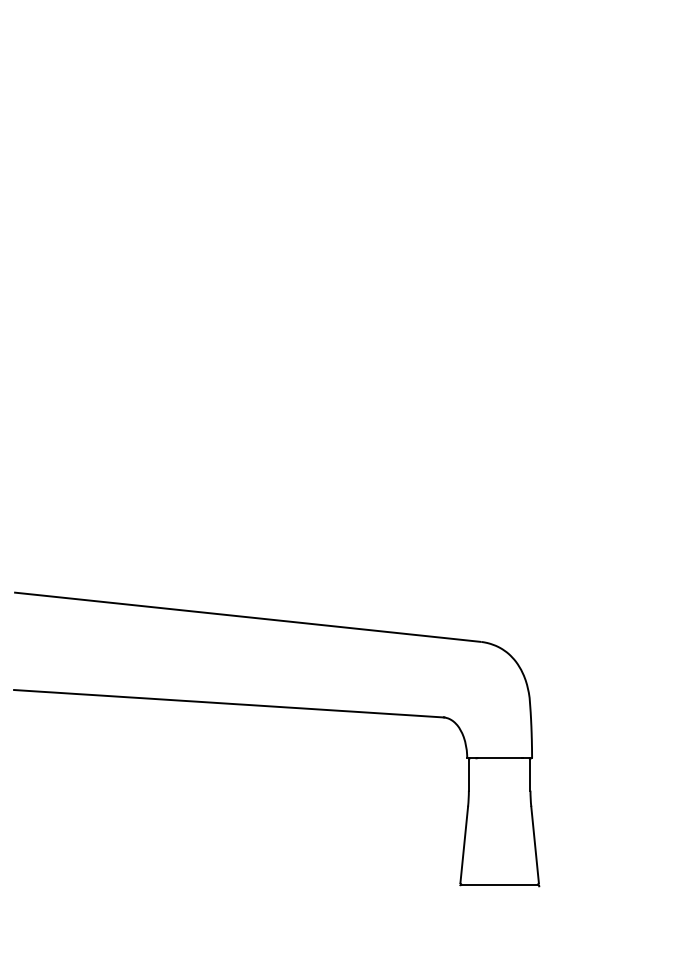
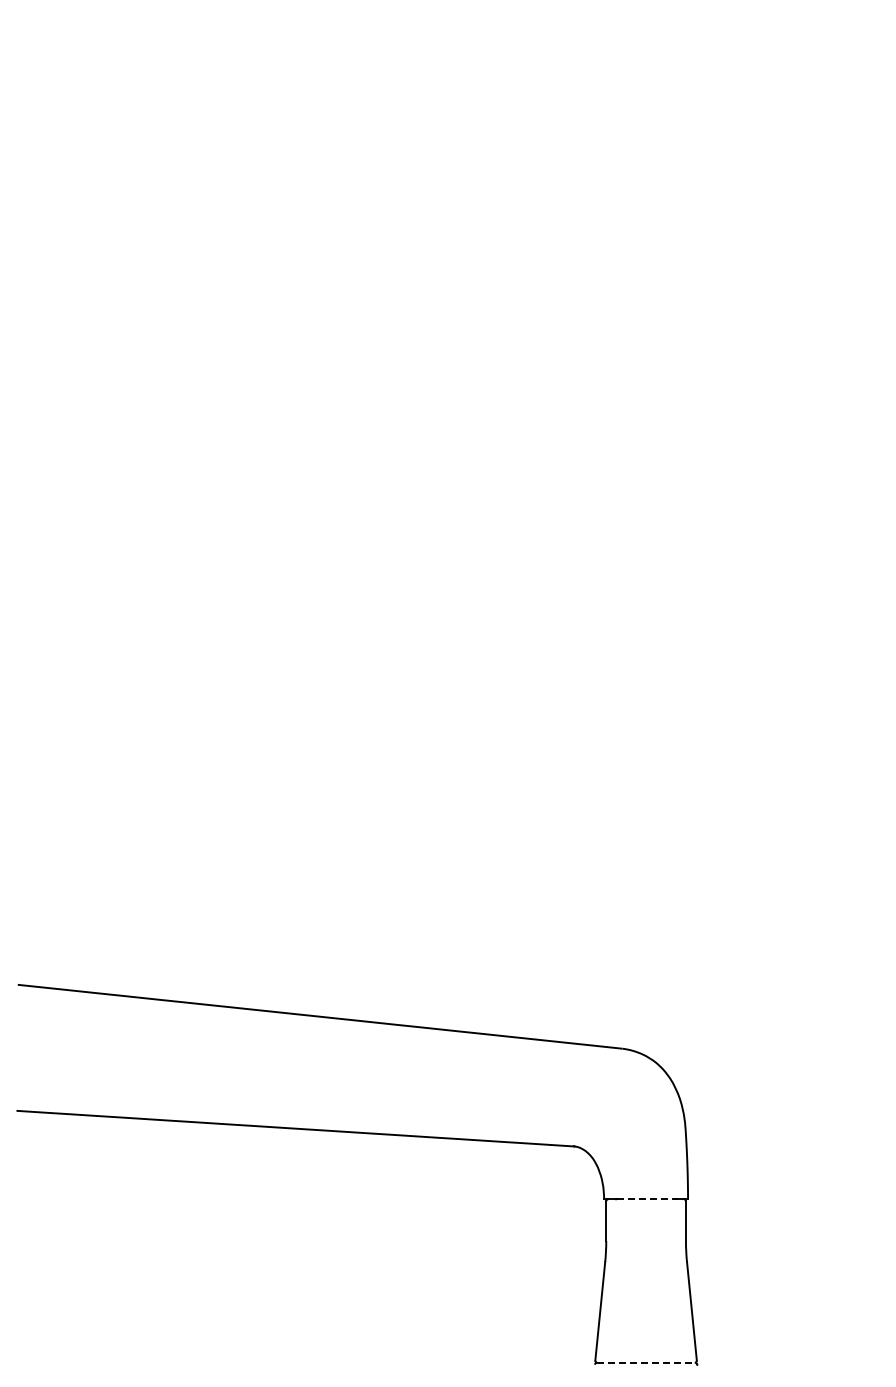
line: (499, 758) -> (645, 1199), solid -> dashed
line: (499, 884) -> (646, 1362), solid -> dashed

